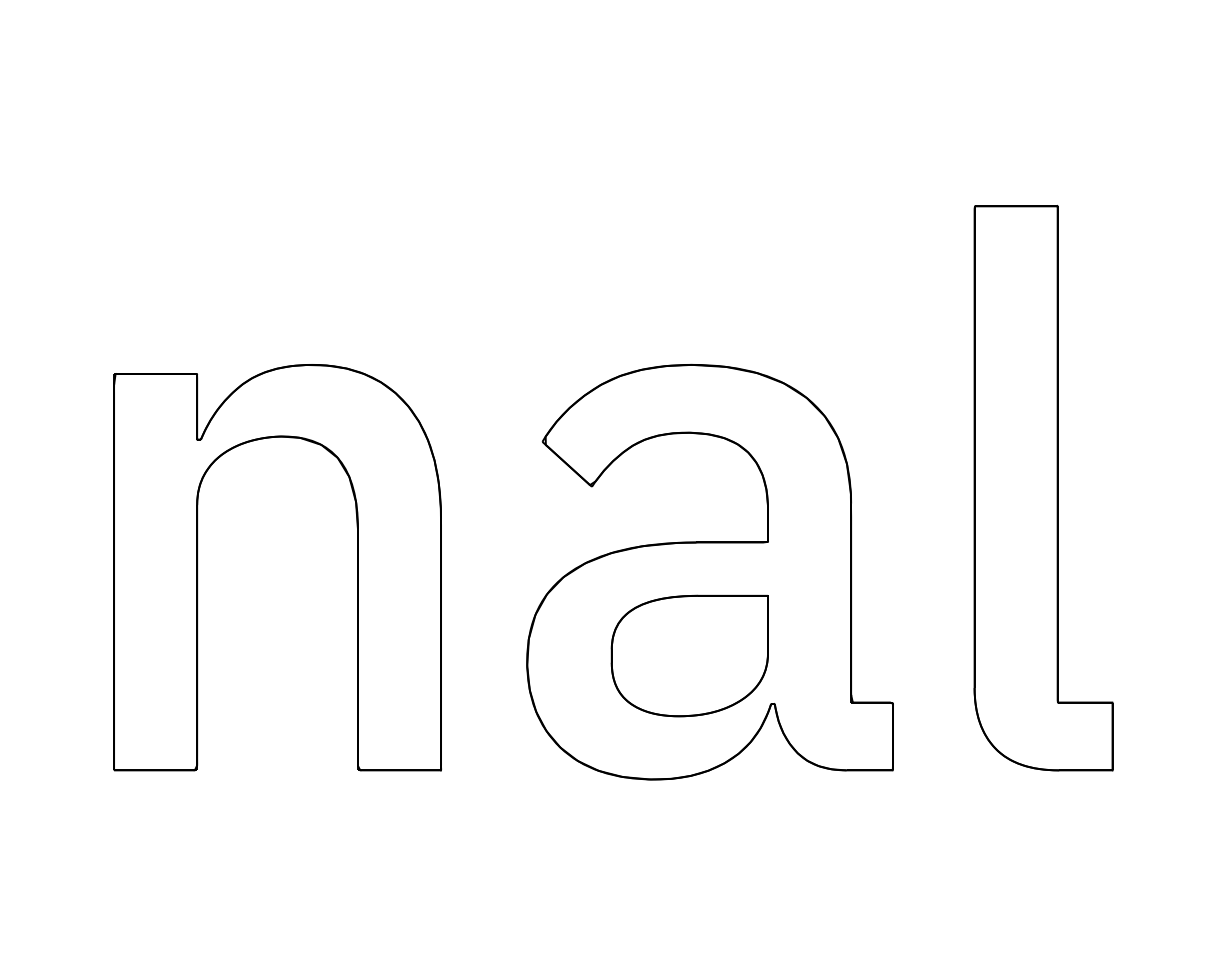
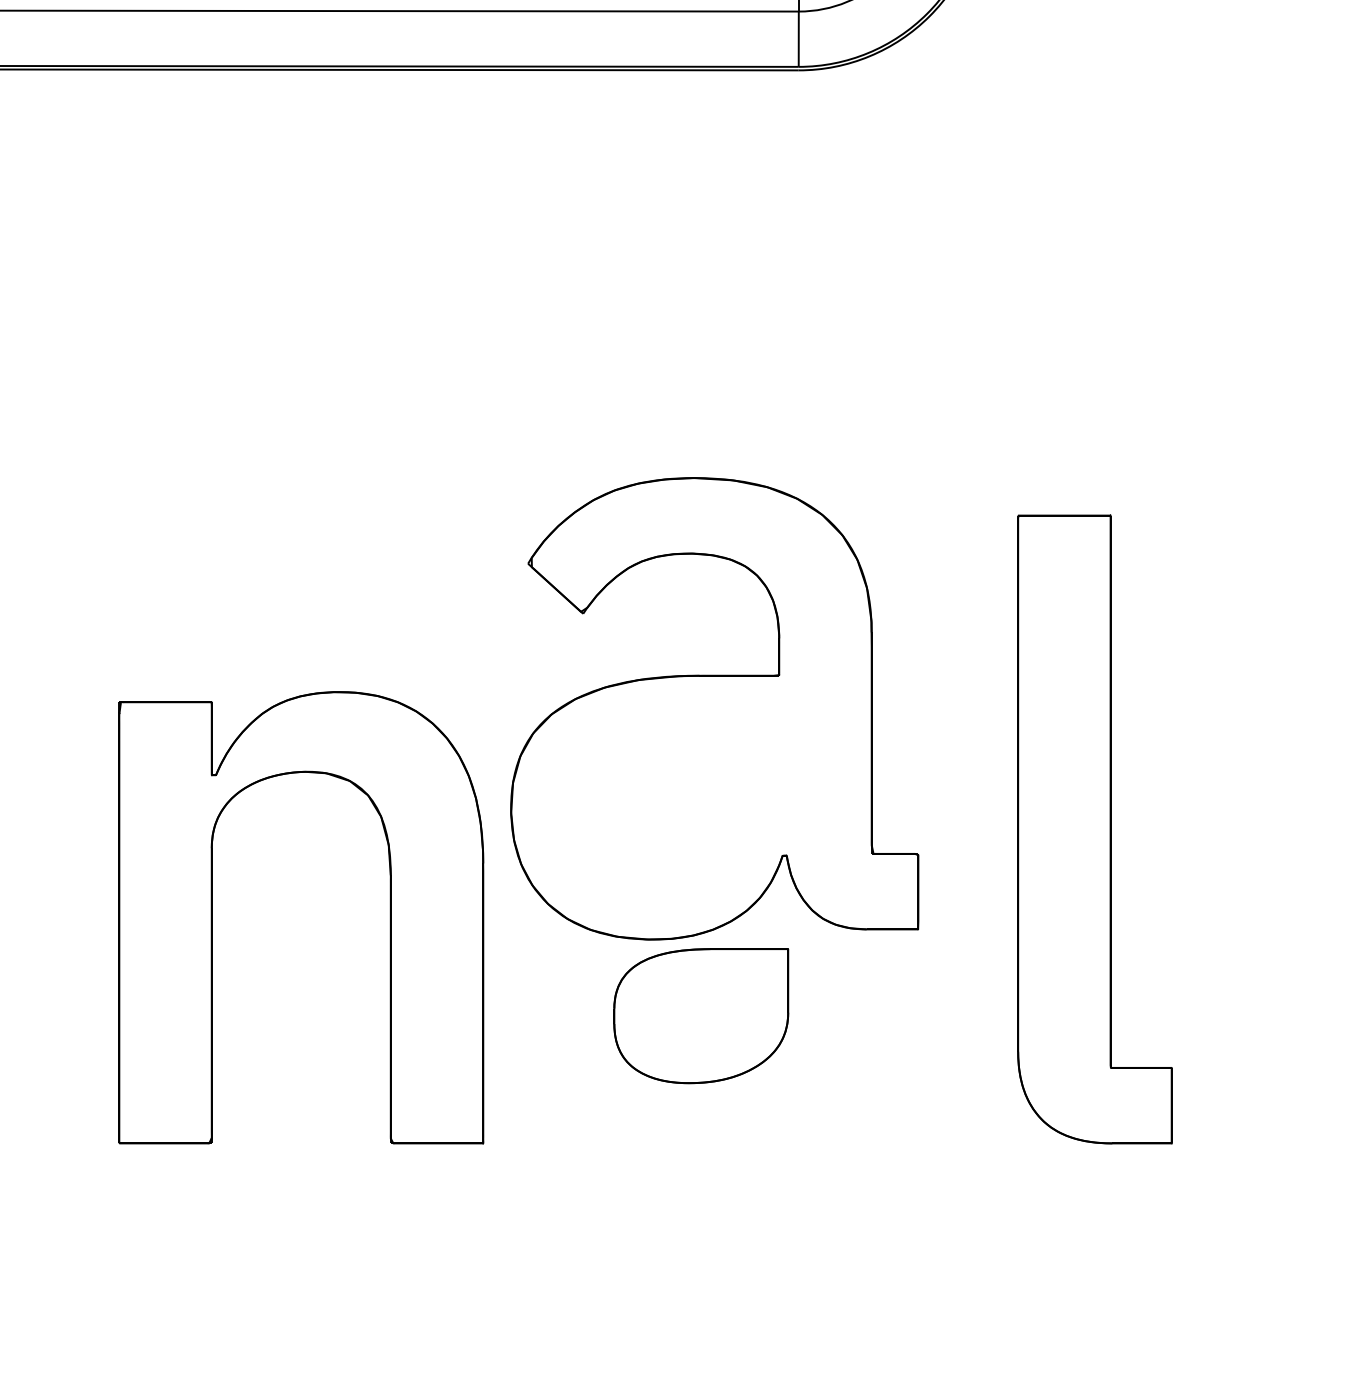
part: (356, 567) -> (389, 917), moved
part: (709, 571) -> (714, 708), moved

